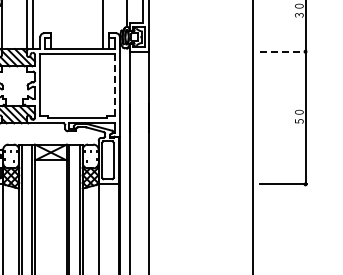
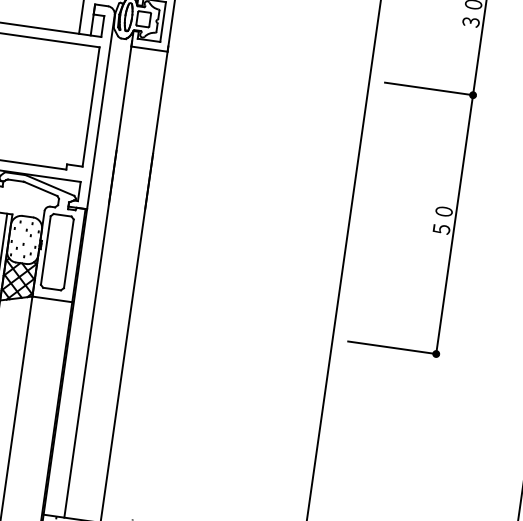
line: (284, 51) -> (432, 88), dashed -> solid
line: (114, 84) -> (91, 106), dashed -> solid

